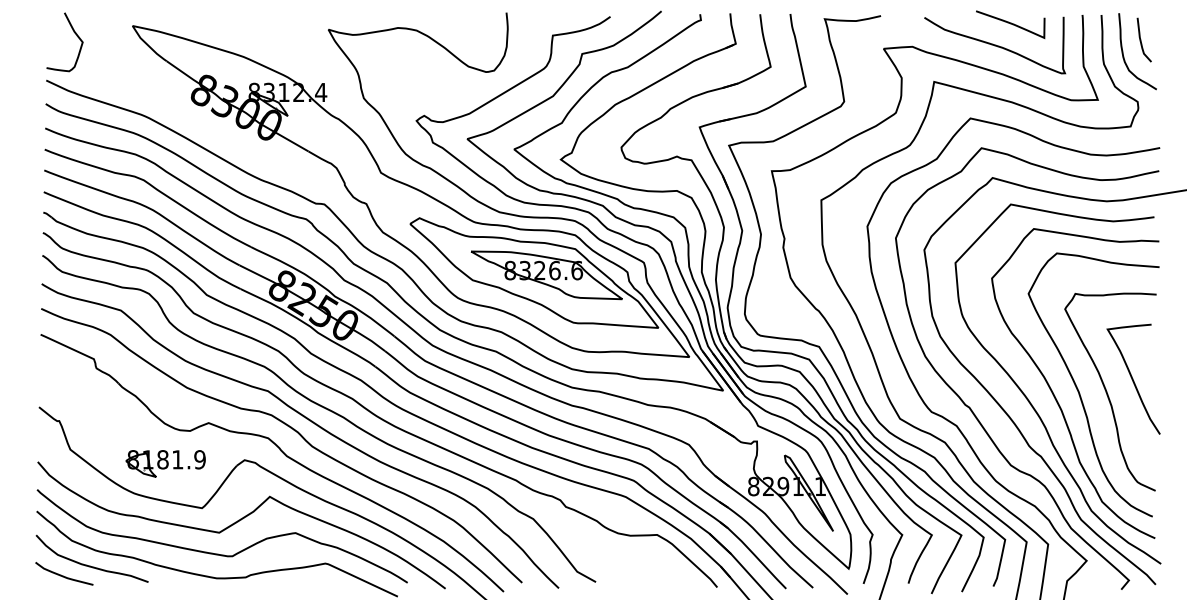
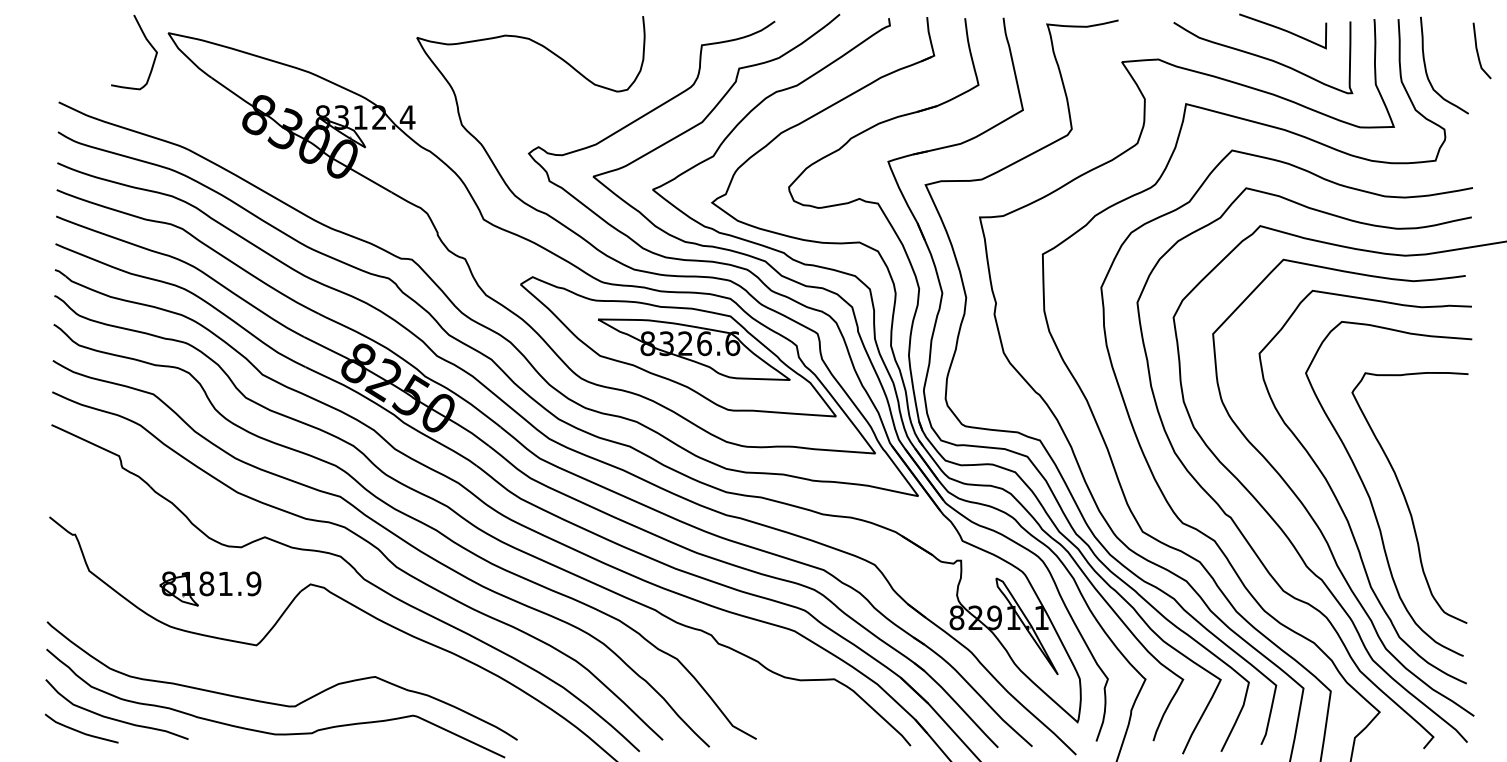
curve: (76, 36) -> (149, 45), moved
curve: (1141, 39) -> (1478, 50), moved
curve: (1133, 378) -> (1439, 480), removed
curve: (238, 522) -> (302, 663), removed

